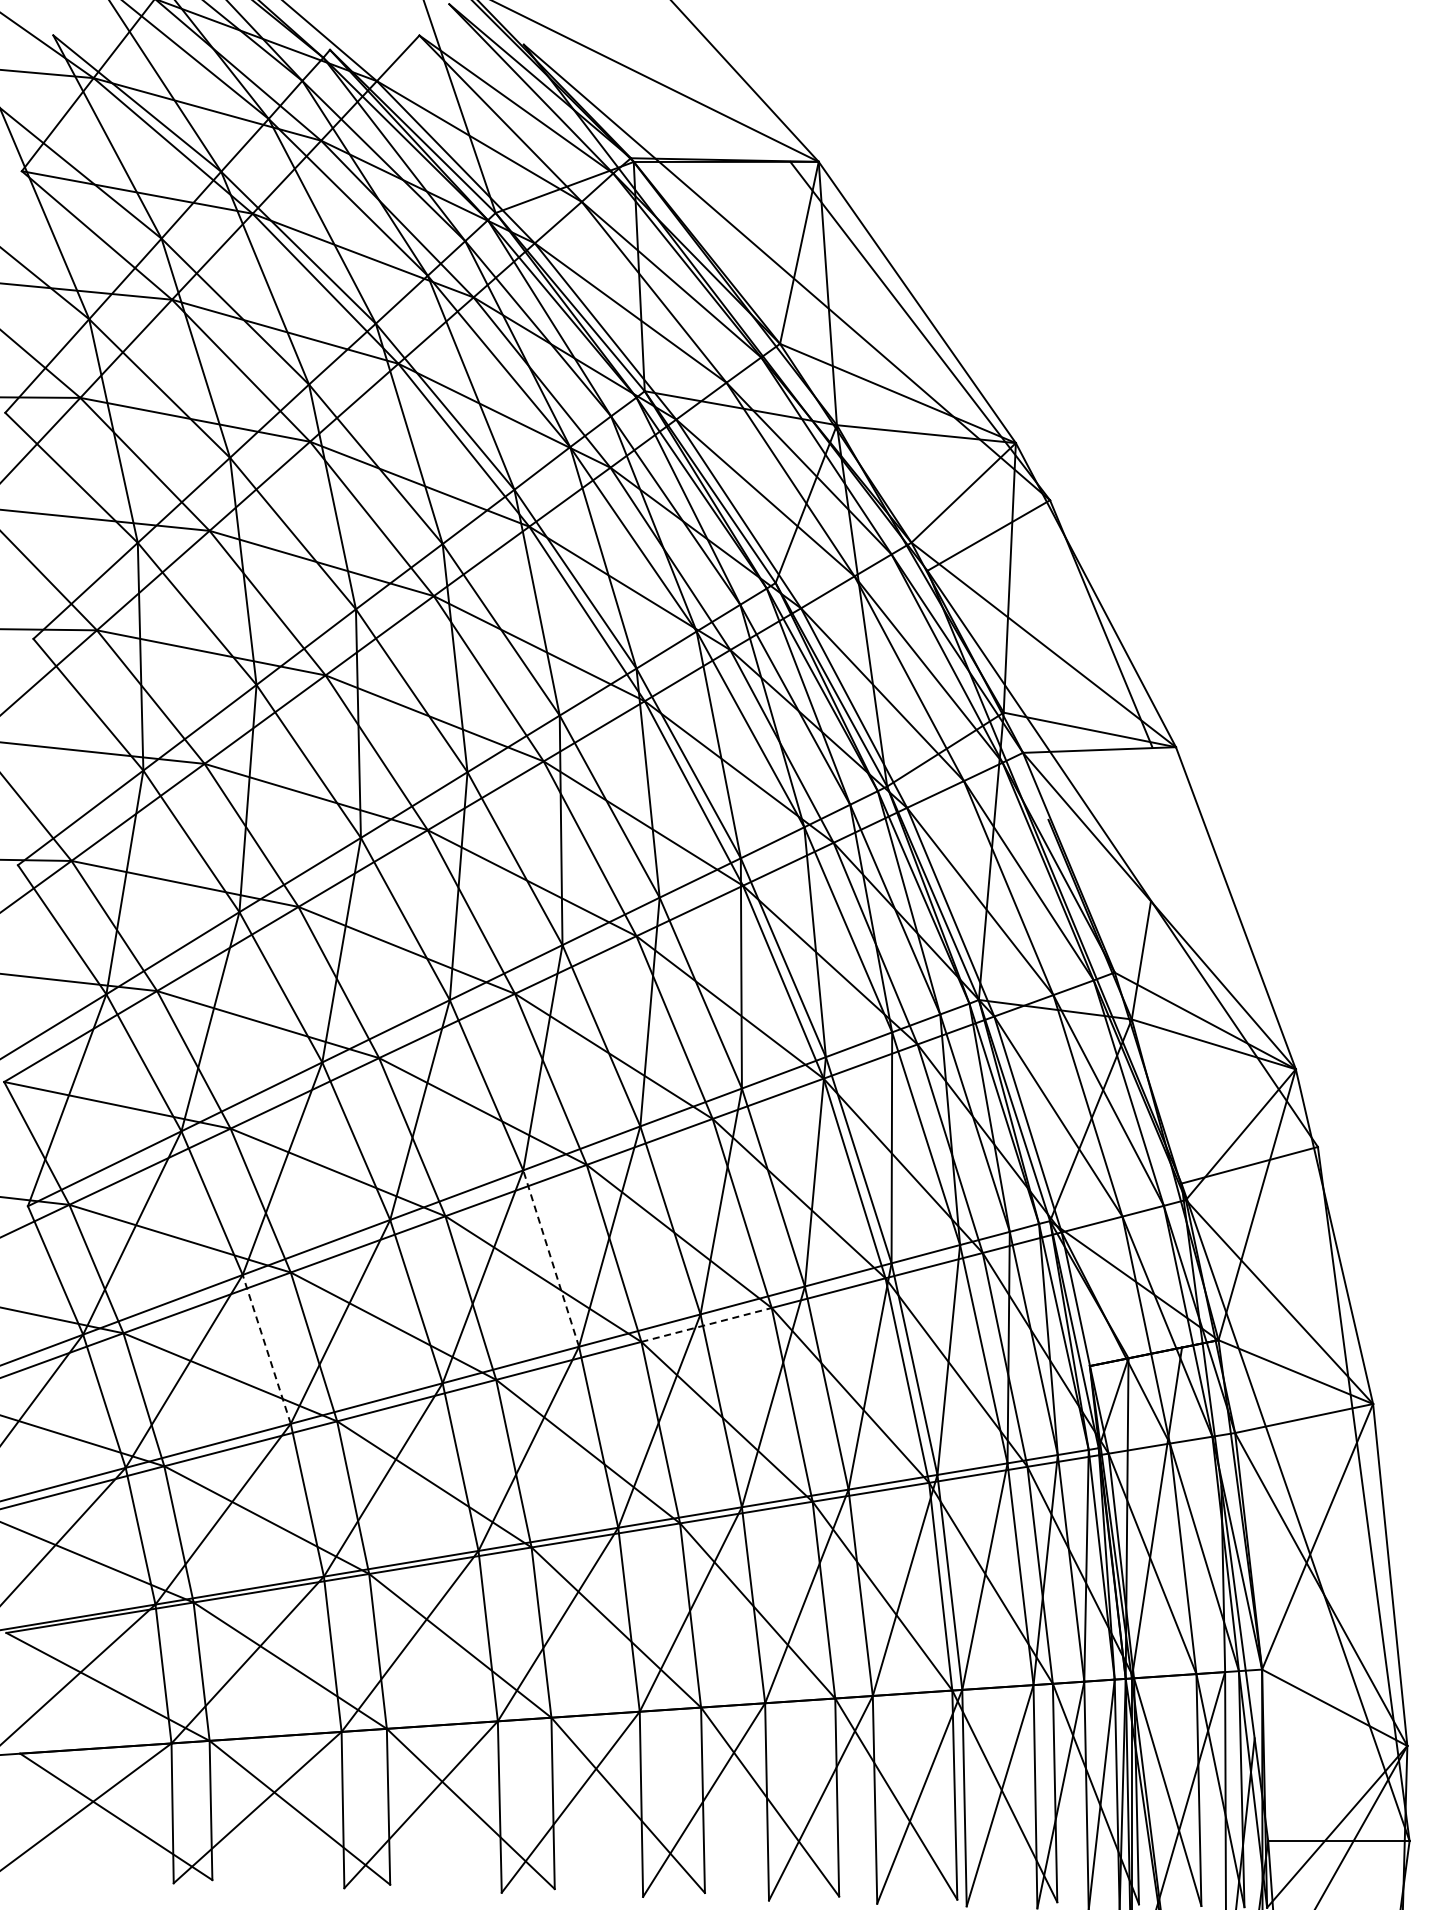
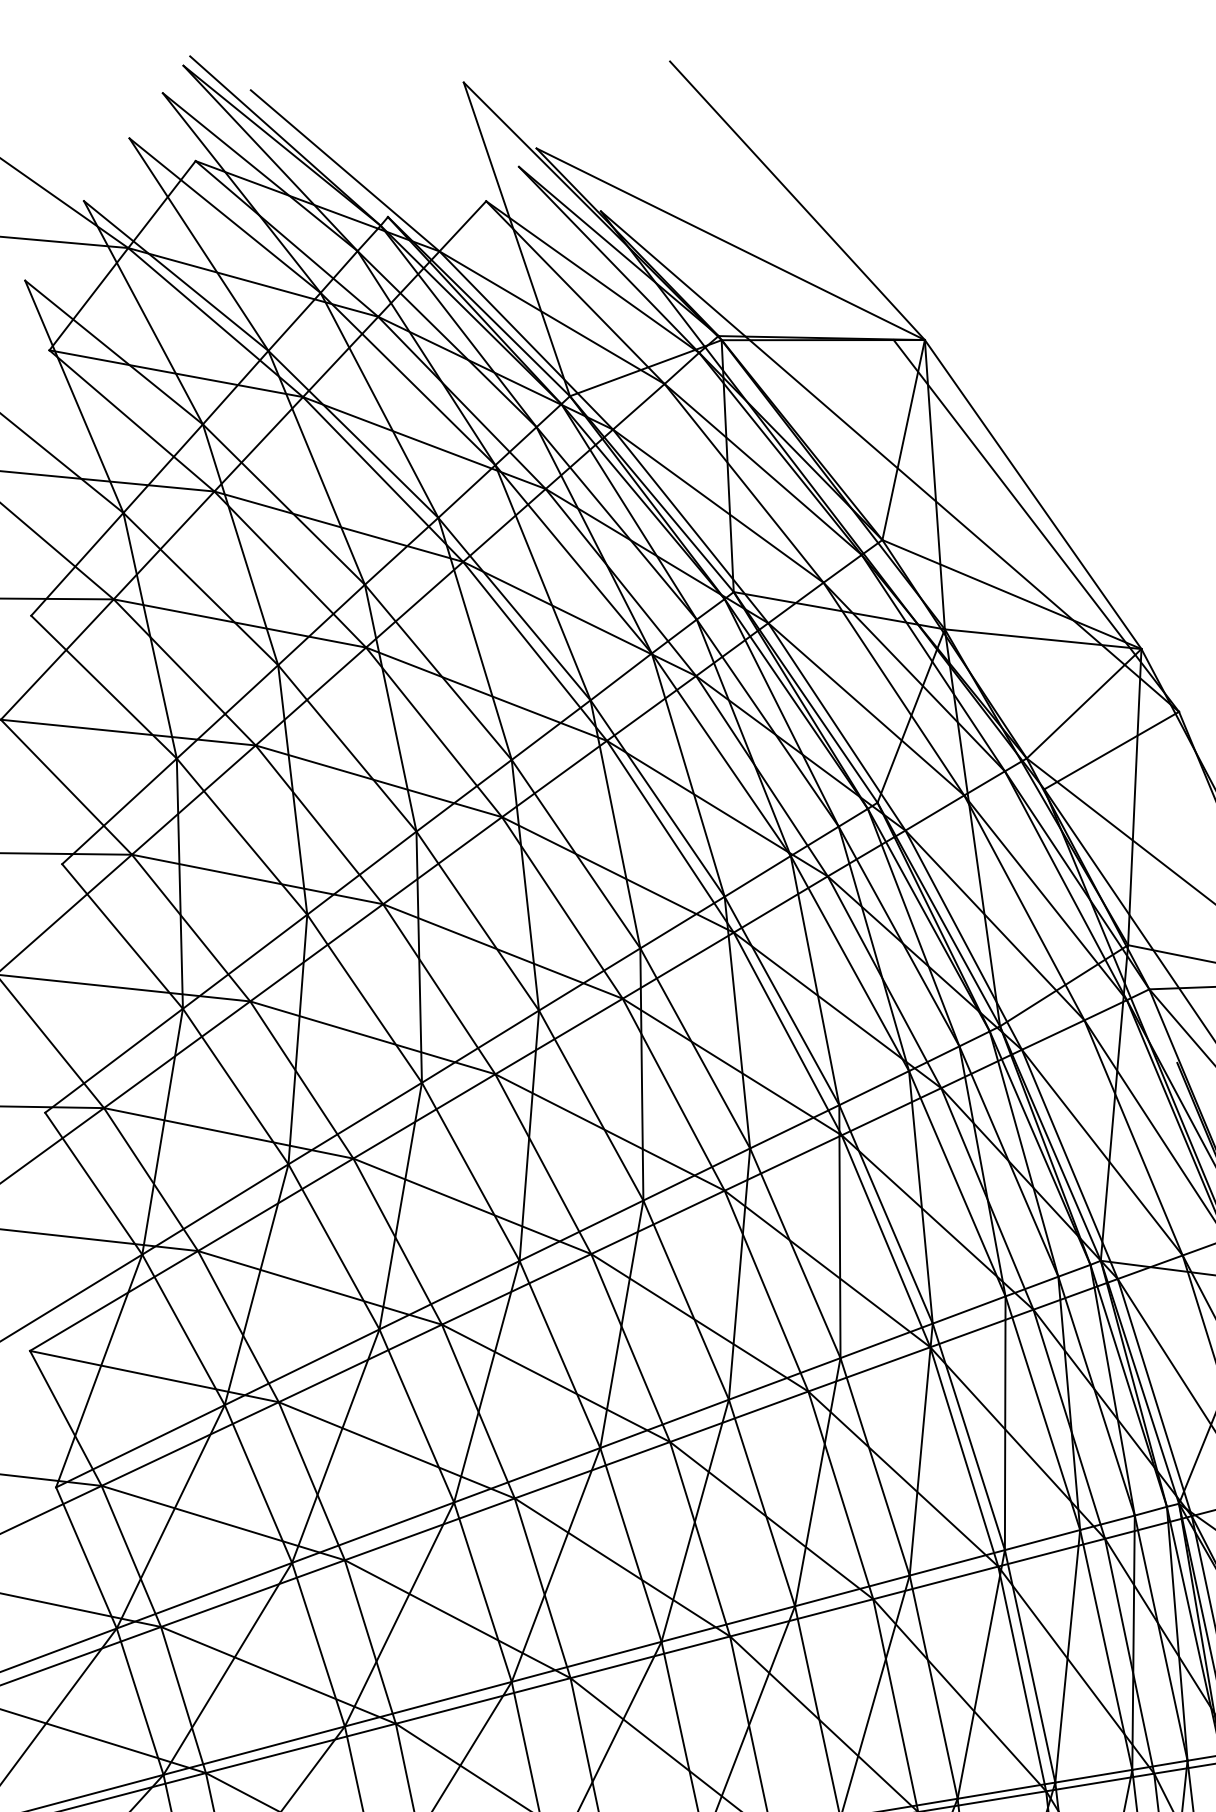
line: (551, 1258) -> (631, 1544), dashed -> solid
line: (707, 1324) -> (802, 1617), dashed -> solid
line: (266, 1348) -> (318, 1643), dashed -> solid

